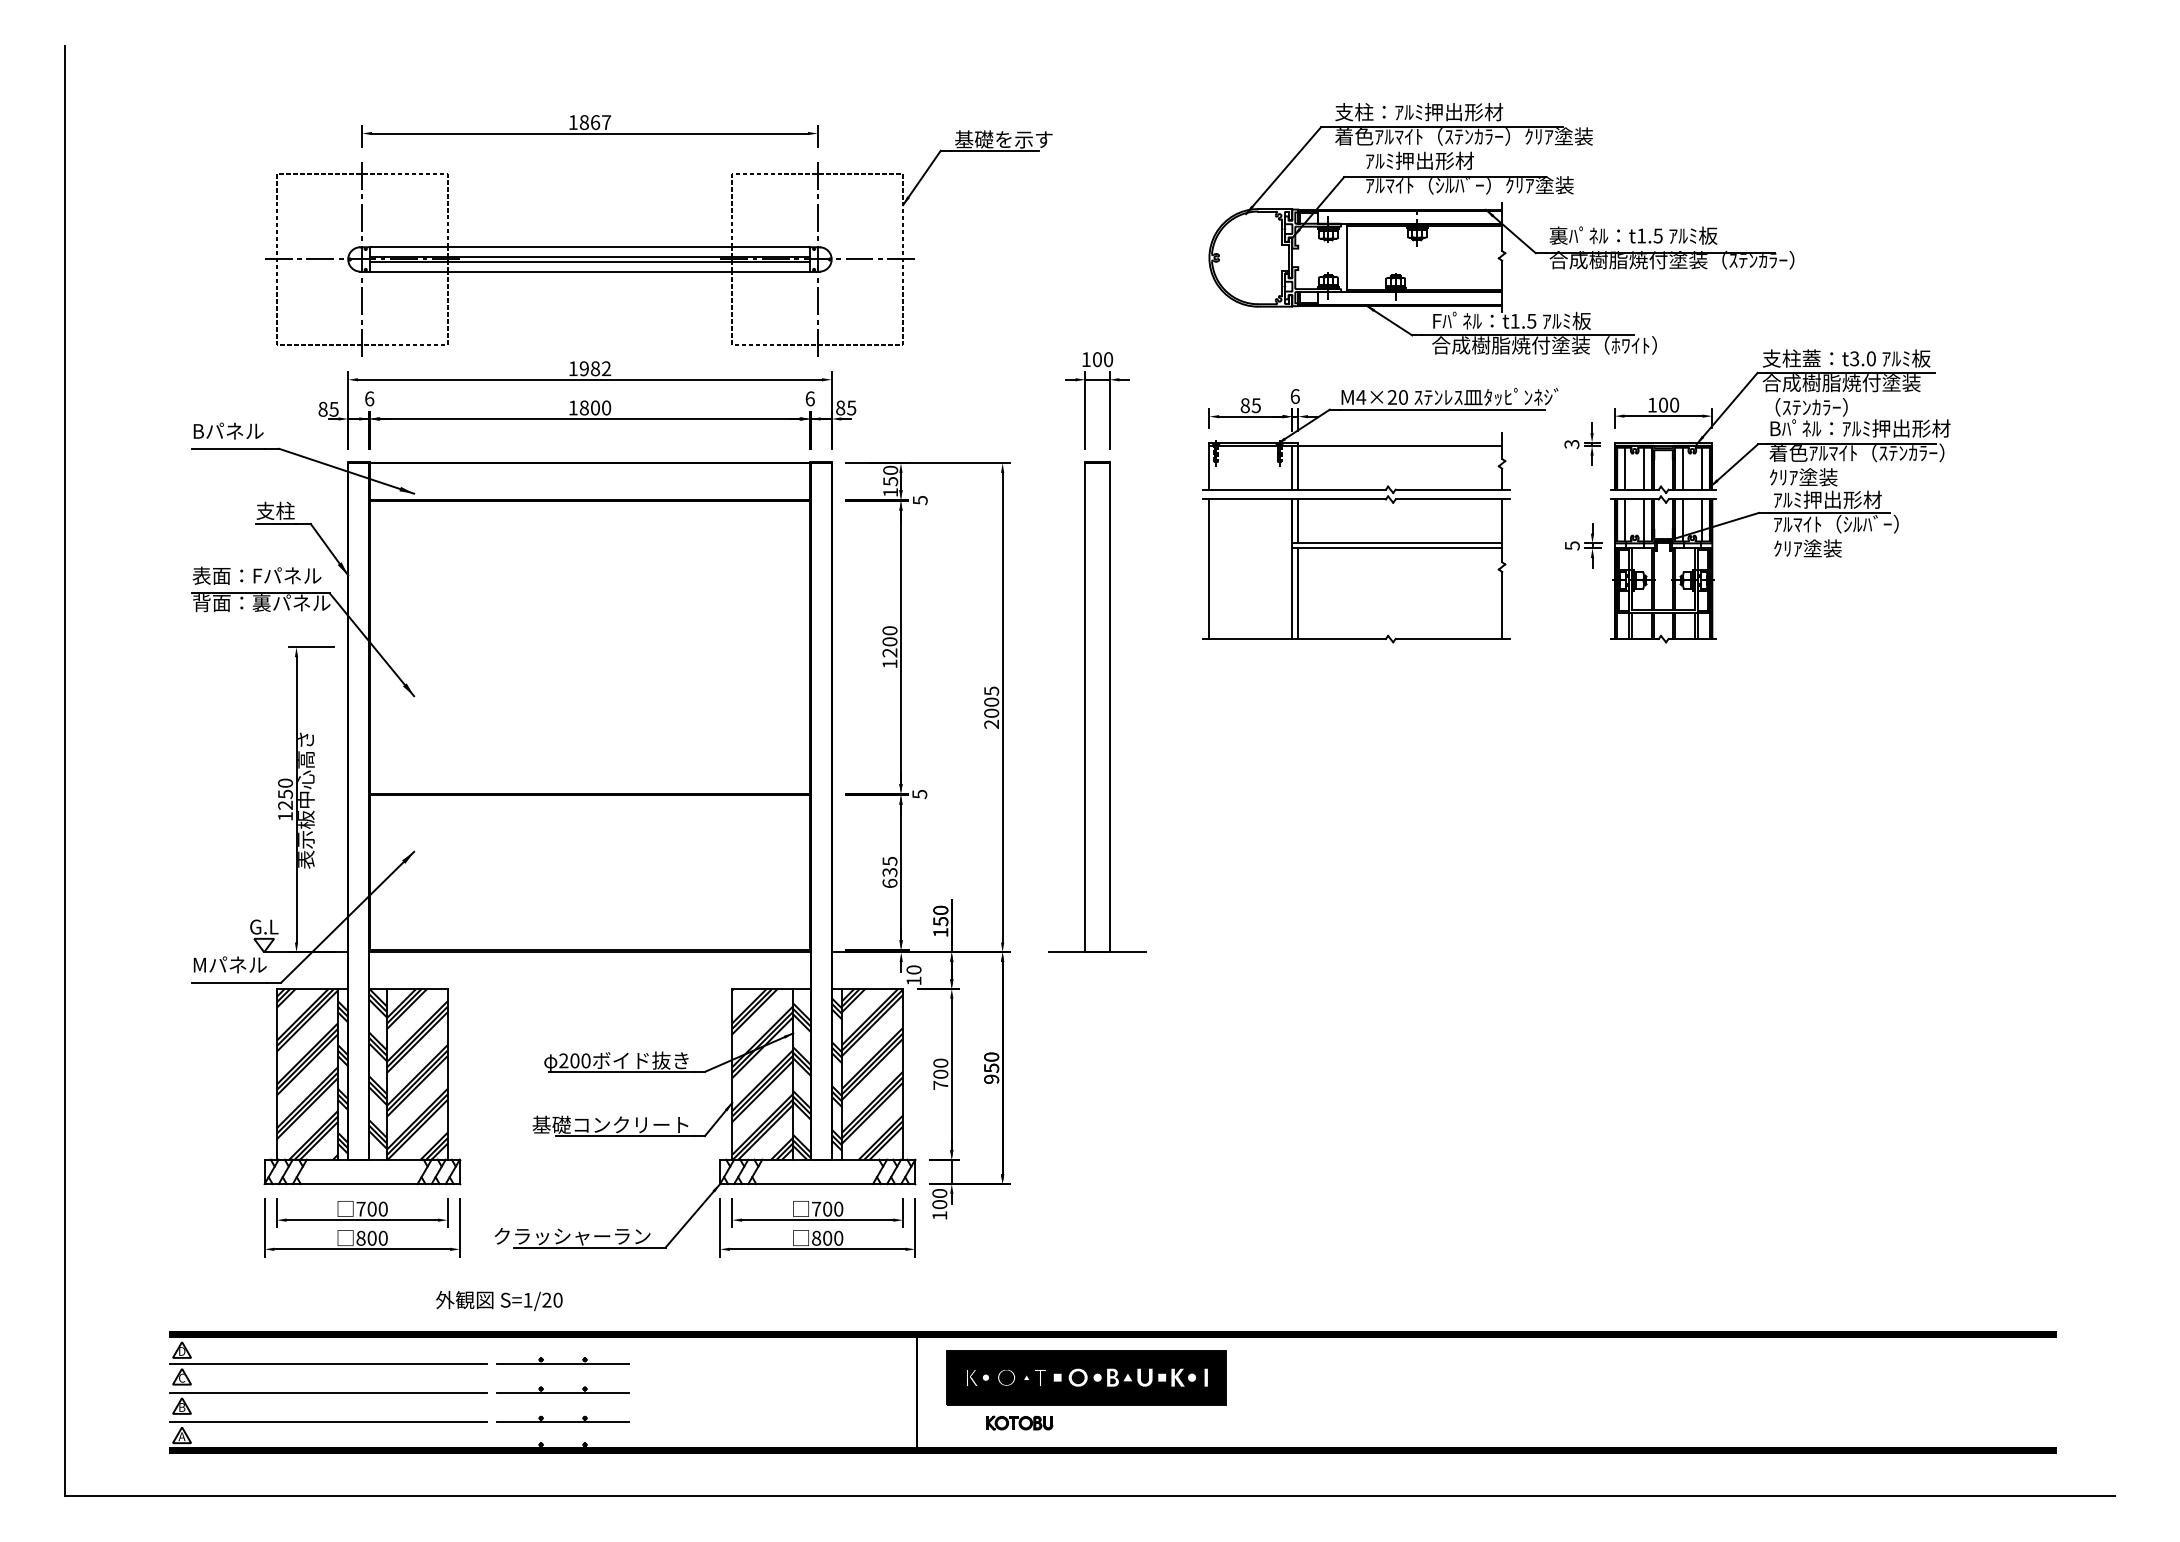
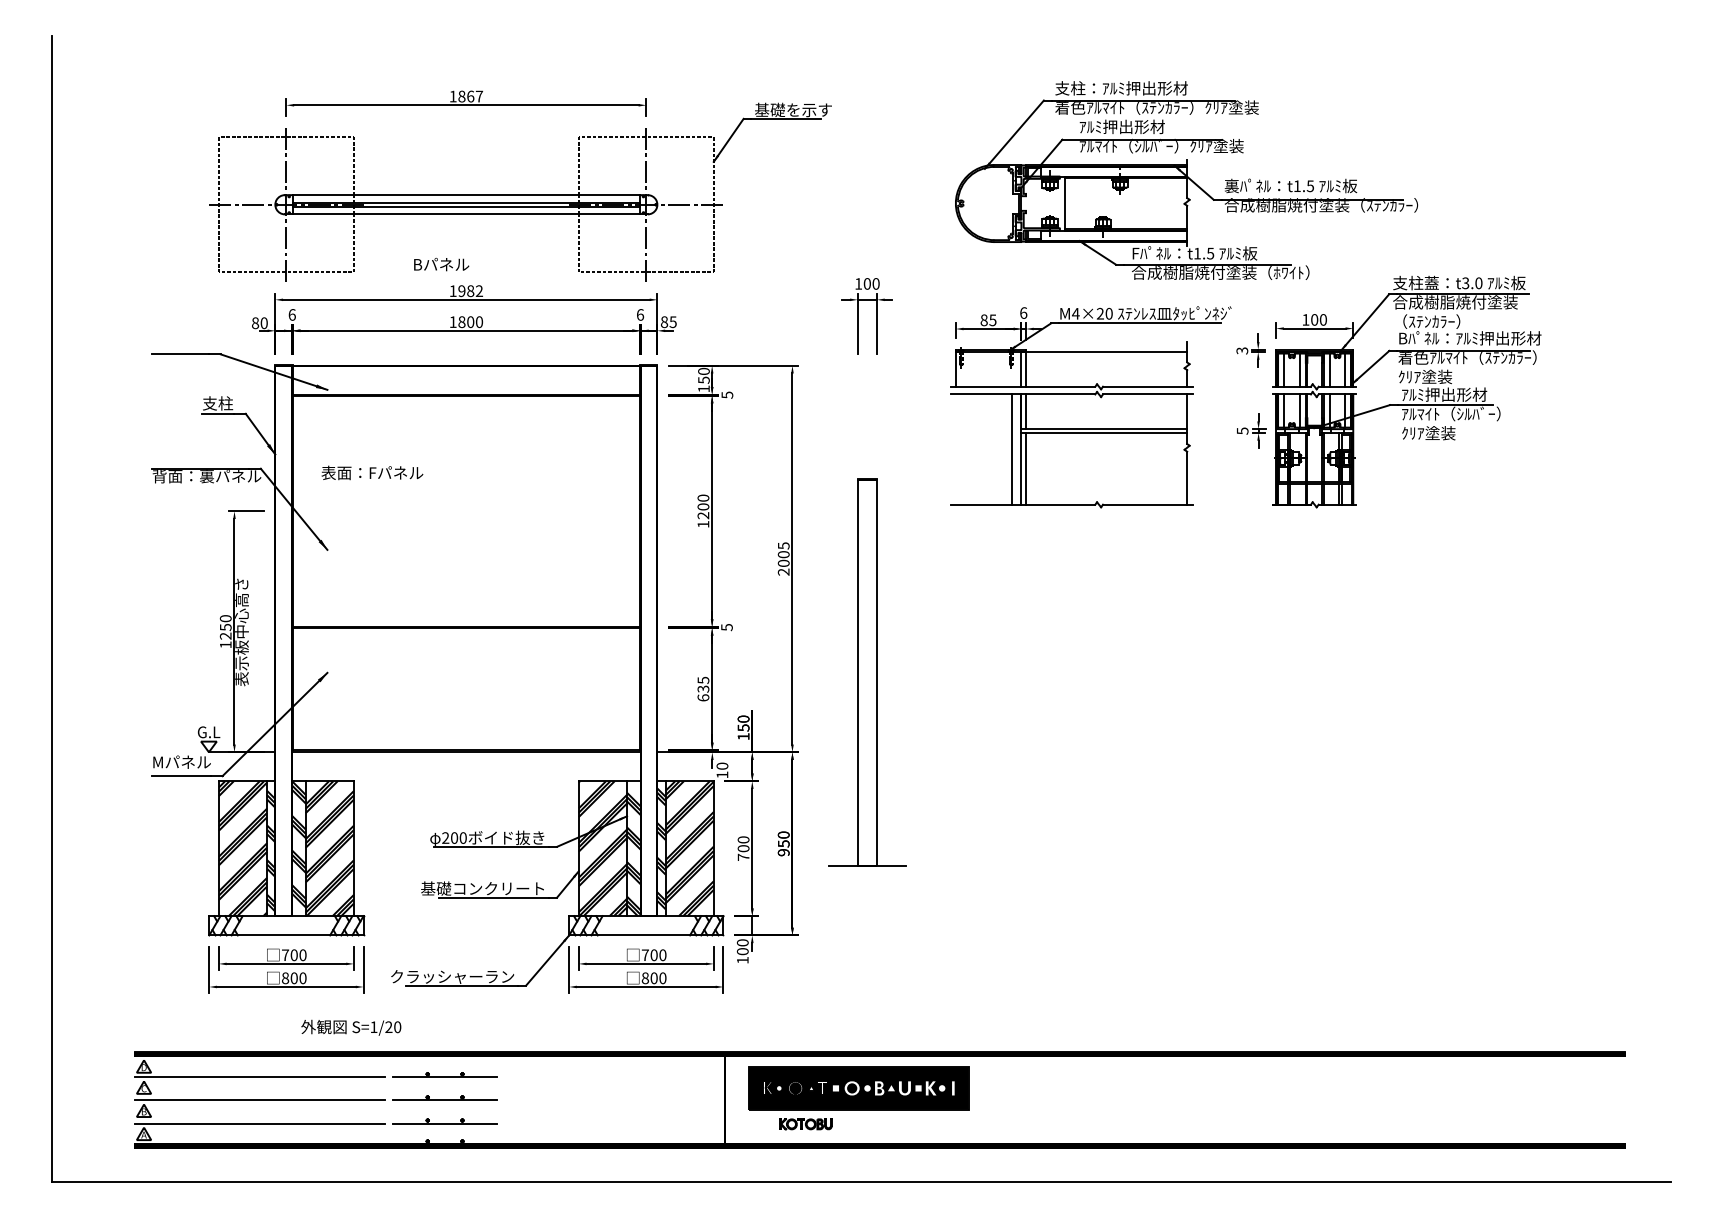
text: (333, 408) -> (263, 322), 85 -> 80
text: (228, 430) -> (441, 264), moved
line: (1209, 569) -> (1012, 449), moved
text: (256, 575) -> (371, 472), moved
part: (1097, 706) -> (867, 671), moved
text: (499, 1300) -> (351, 1027), moved

